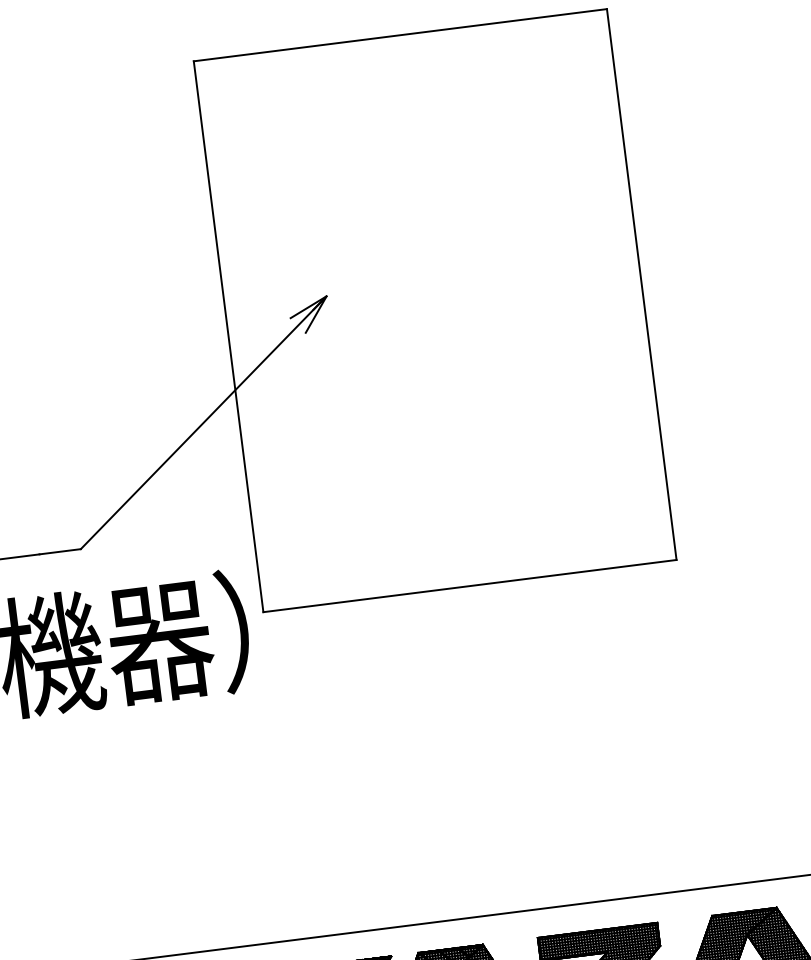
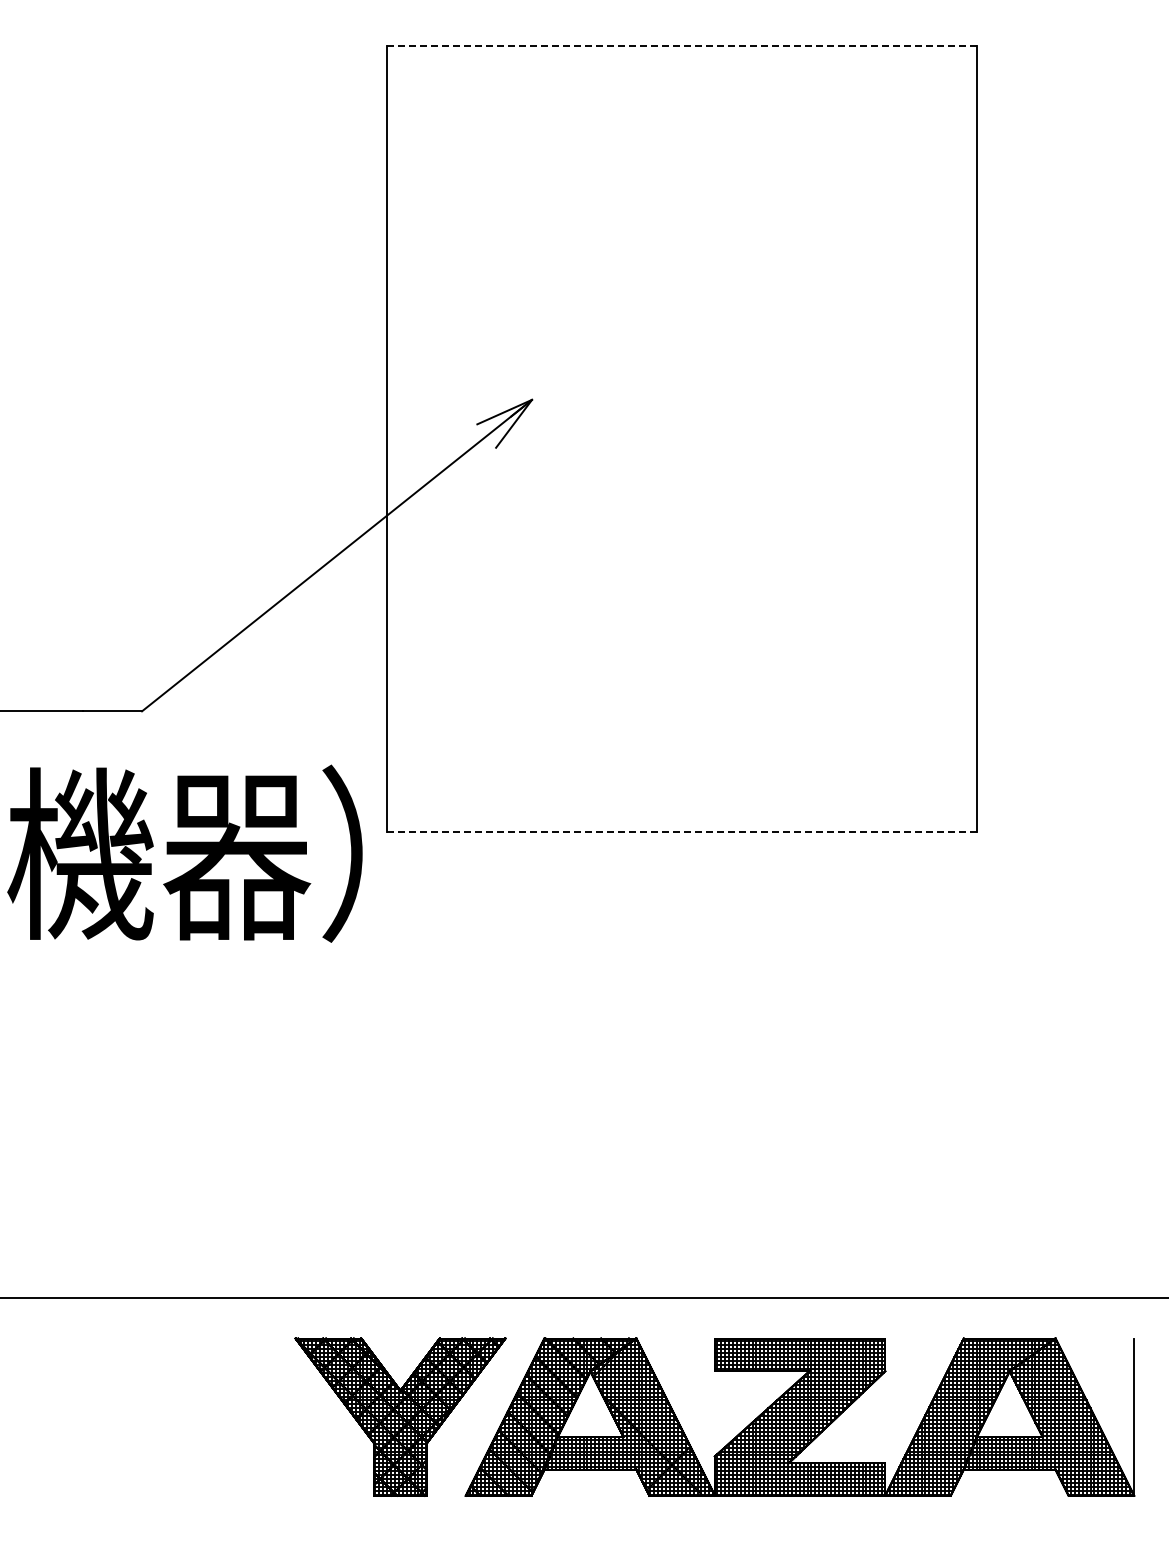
line: (400, 35) -> (682, 46), solid -> dashed
line: (470, 586) -> (682, 832), solid -> dashed

